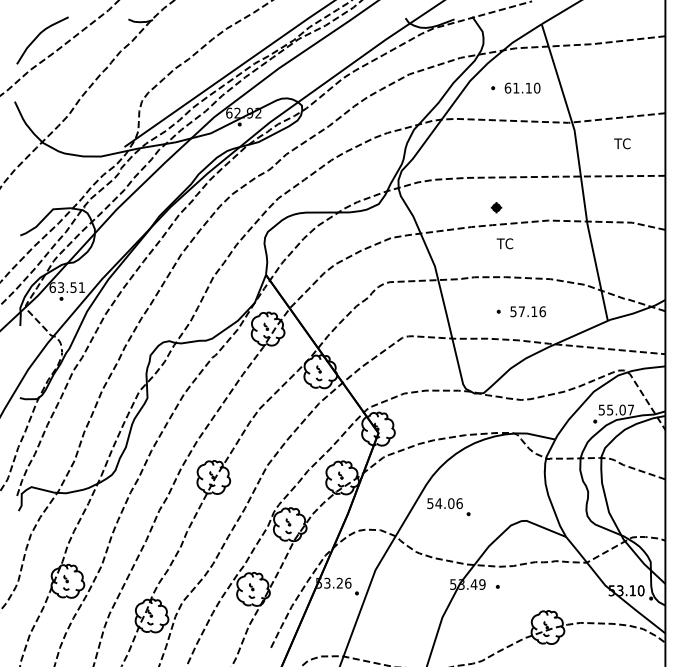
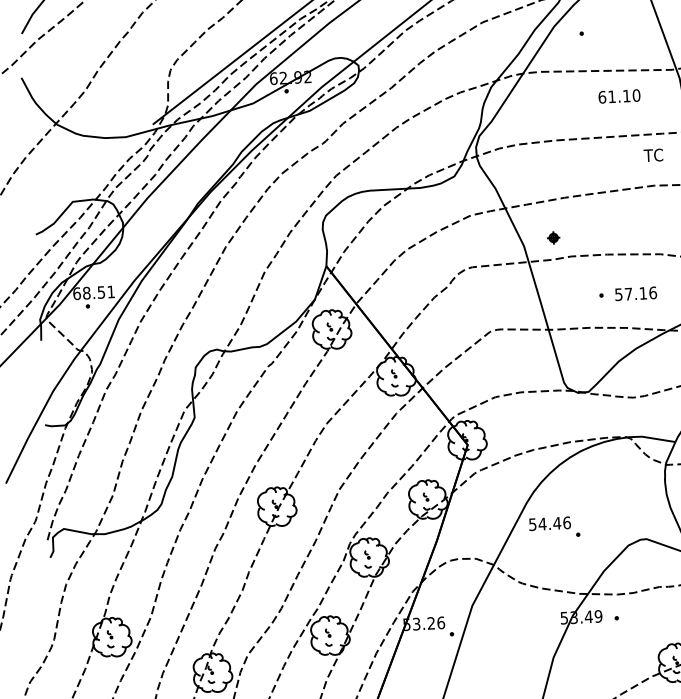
text: (522, 87) -> (619, 95), moved
part: (496, 207) -> (553, 237), moved
text: (504, 243) -> (652, 155), moved
text: (60, 287) -> (86, 293), 63.51 -> 68.51
text: (450, 503) -> (556, 523), 54.06 -> 54.46

